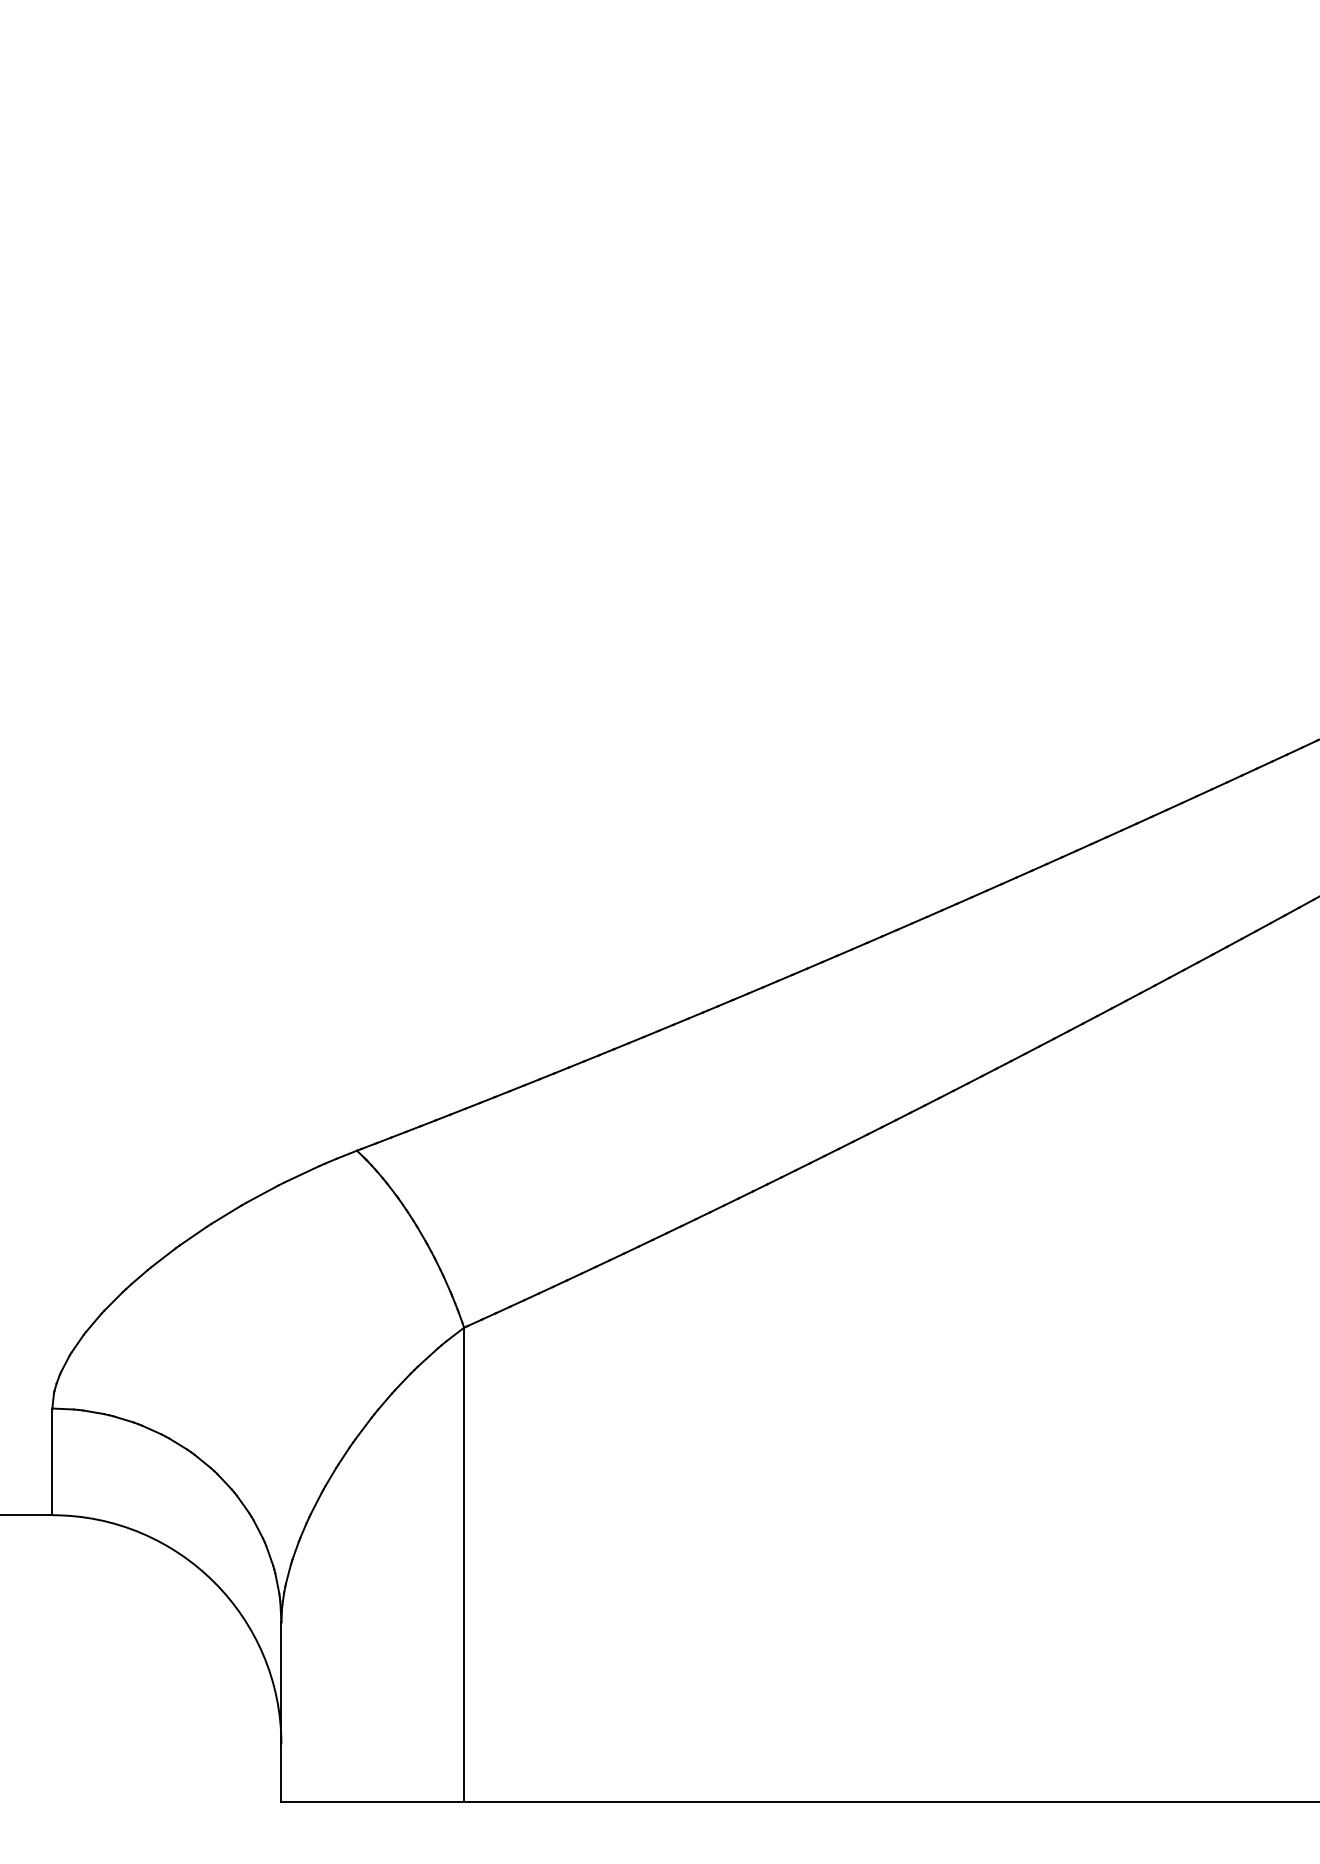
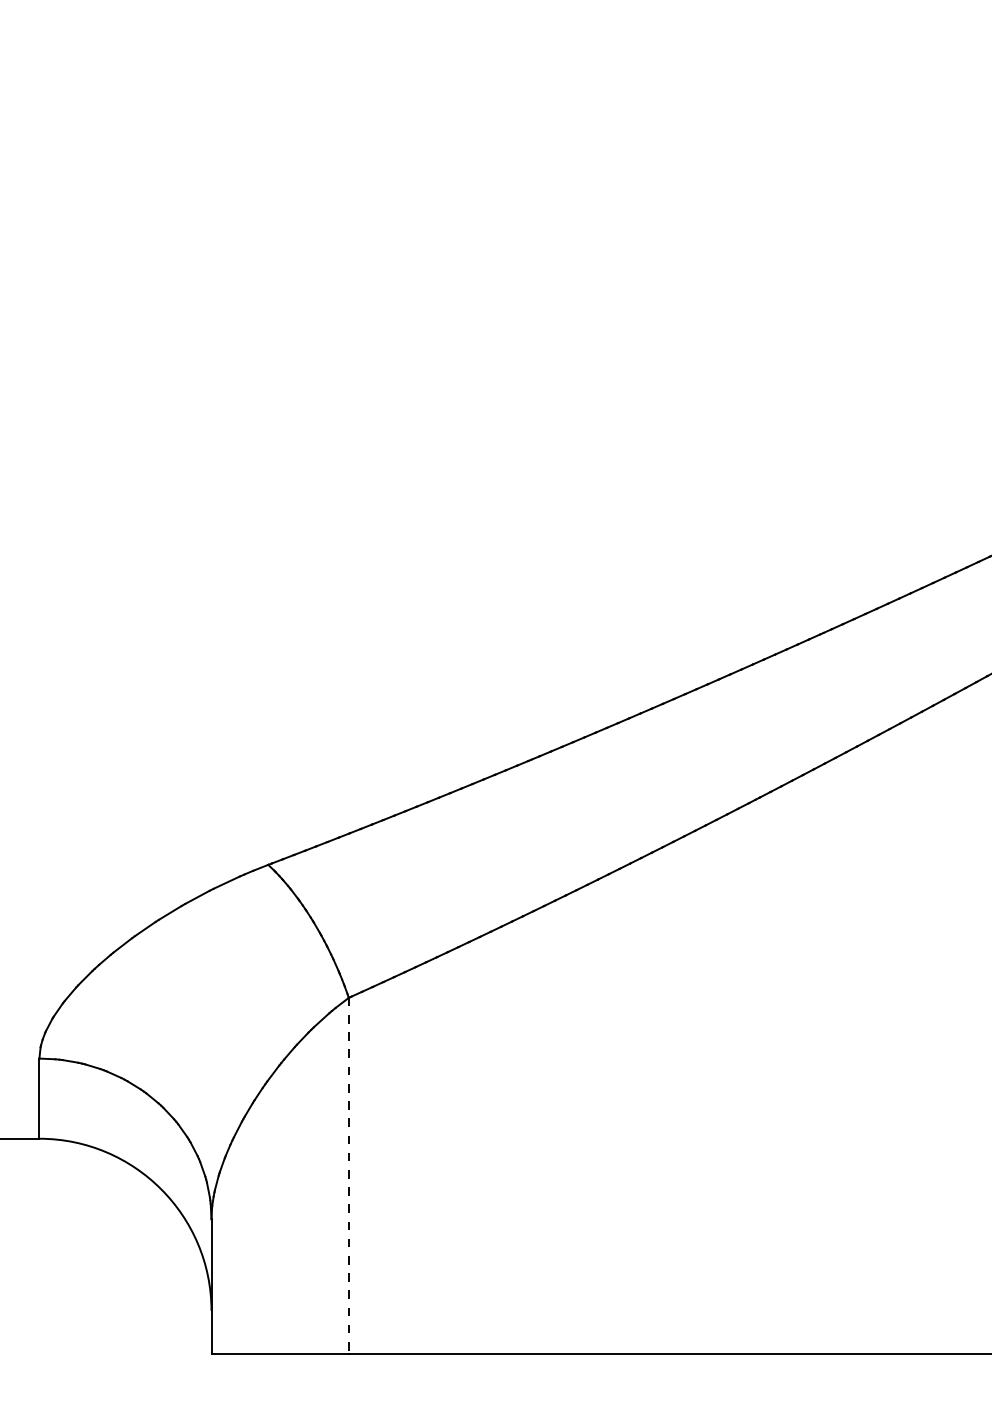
line: (463, 1565) -> (348, 1176), solid -> dashed

